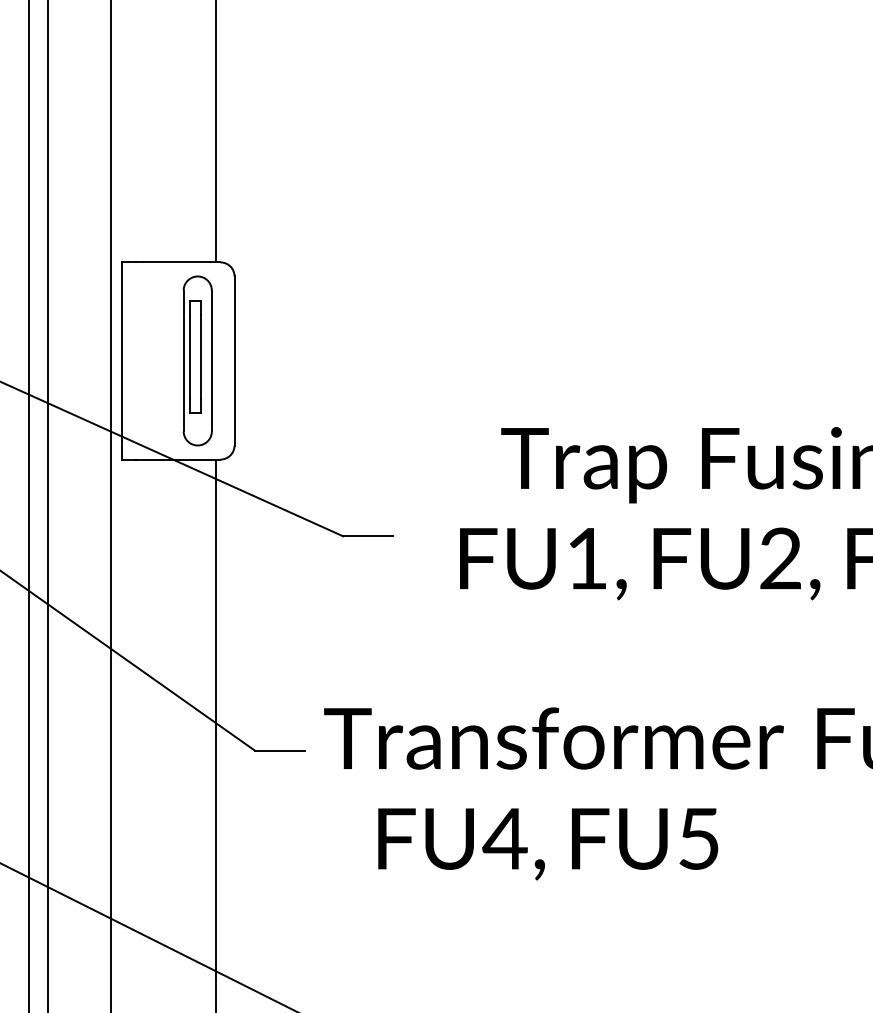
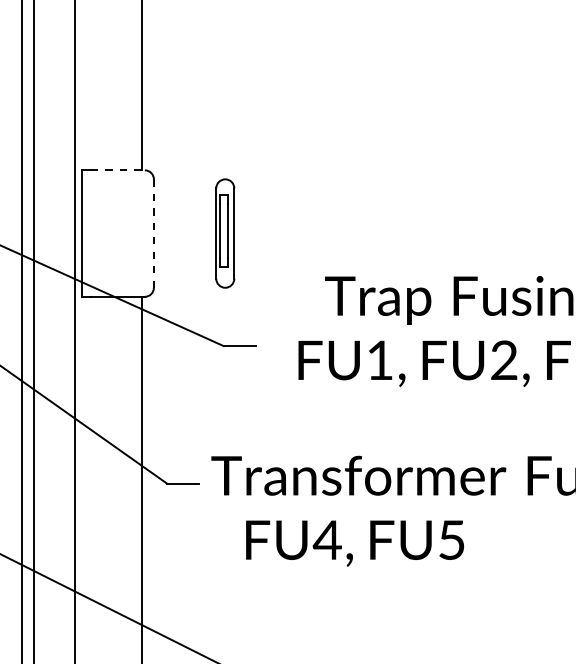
line: (177, 262) -> (117, 170), solid -> dashed
part: (198, 360) -> (225, 233), moved
line: (233, 362) -> (153, 234), solid -> dashed

